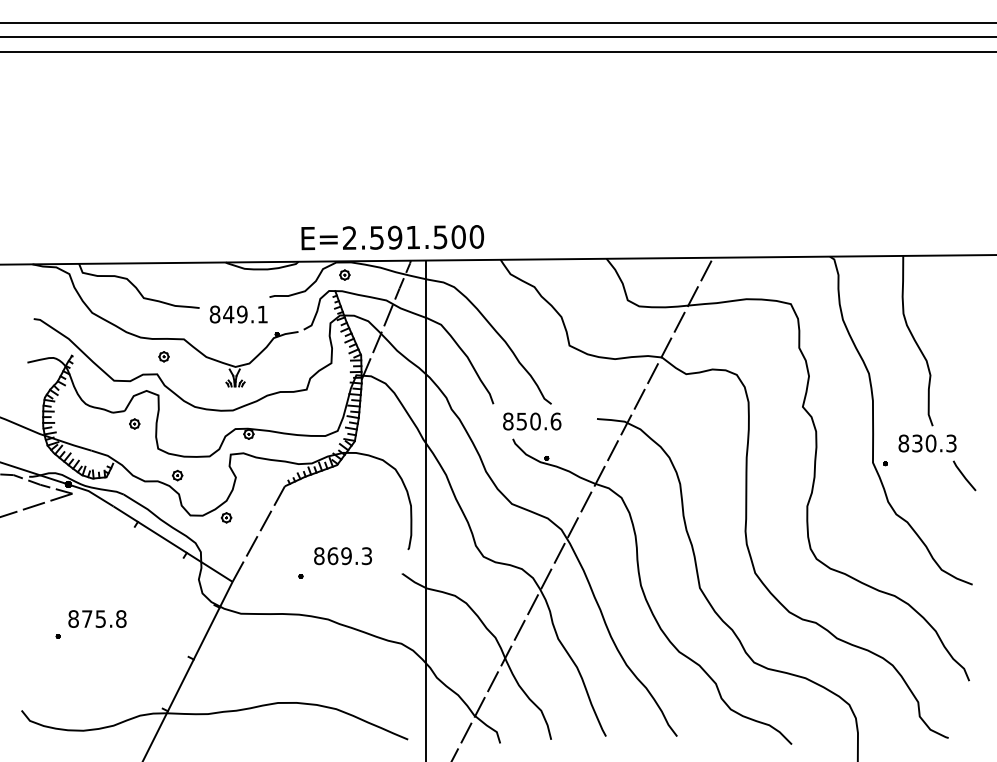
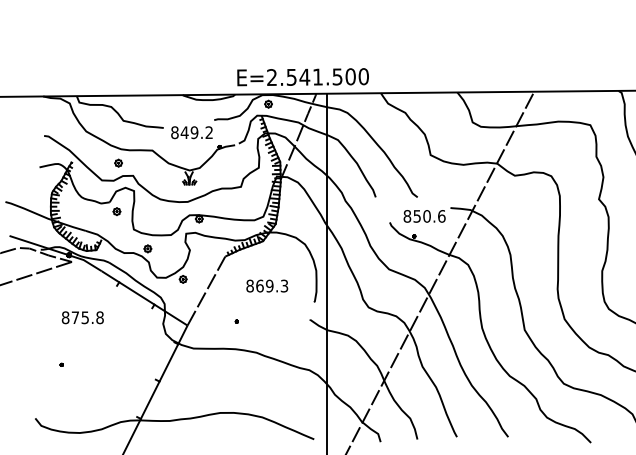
text: (394, 237) -> (304, 77), E=2.591.500 -> E=2.541.500
text: (262, 314) -> (209, 132), 849.1 -> 849.2
part: (163, 356) -> (118, 162), moved
text: (532, 421) -> (424, 216), moved
text: (342, 556) -> (266, 286), moved
text: (97, 618) -> (82, 317), moved

